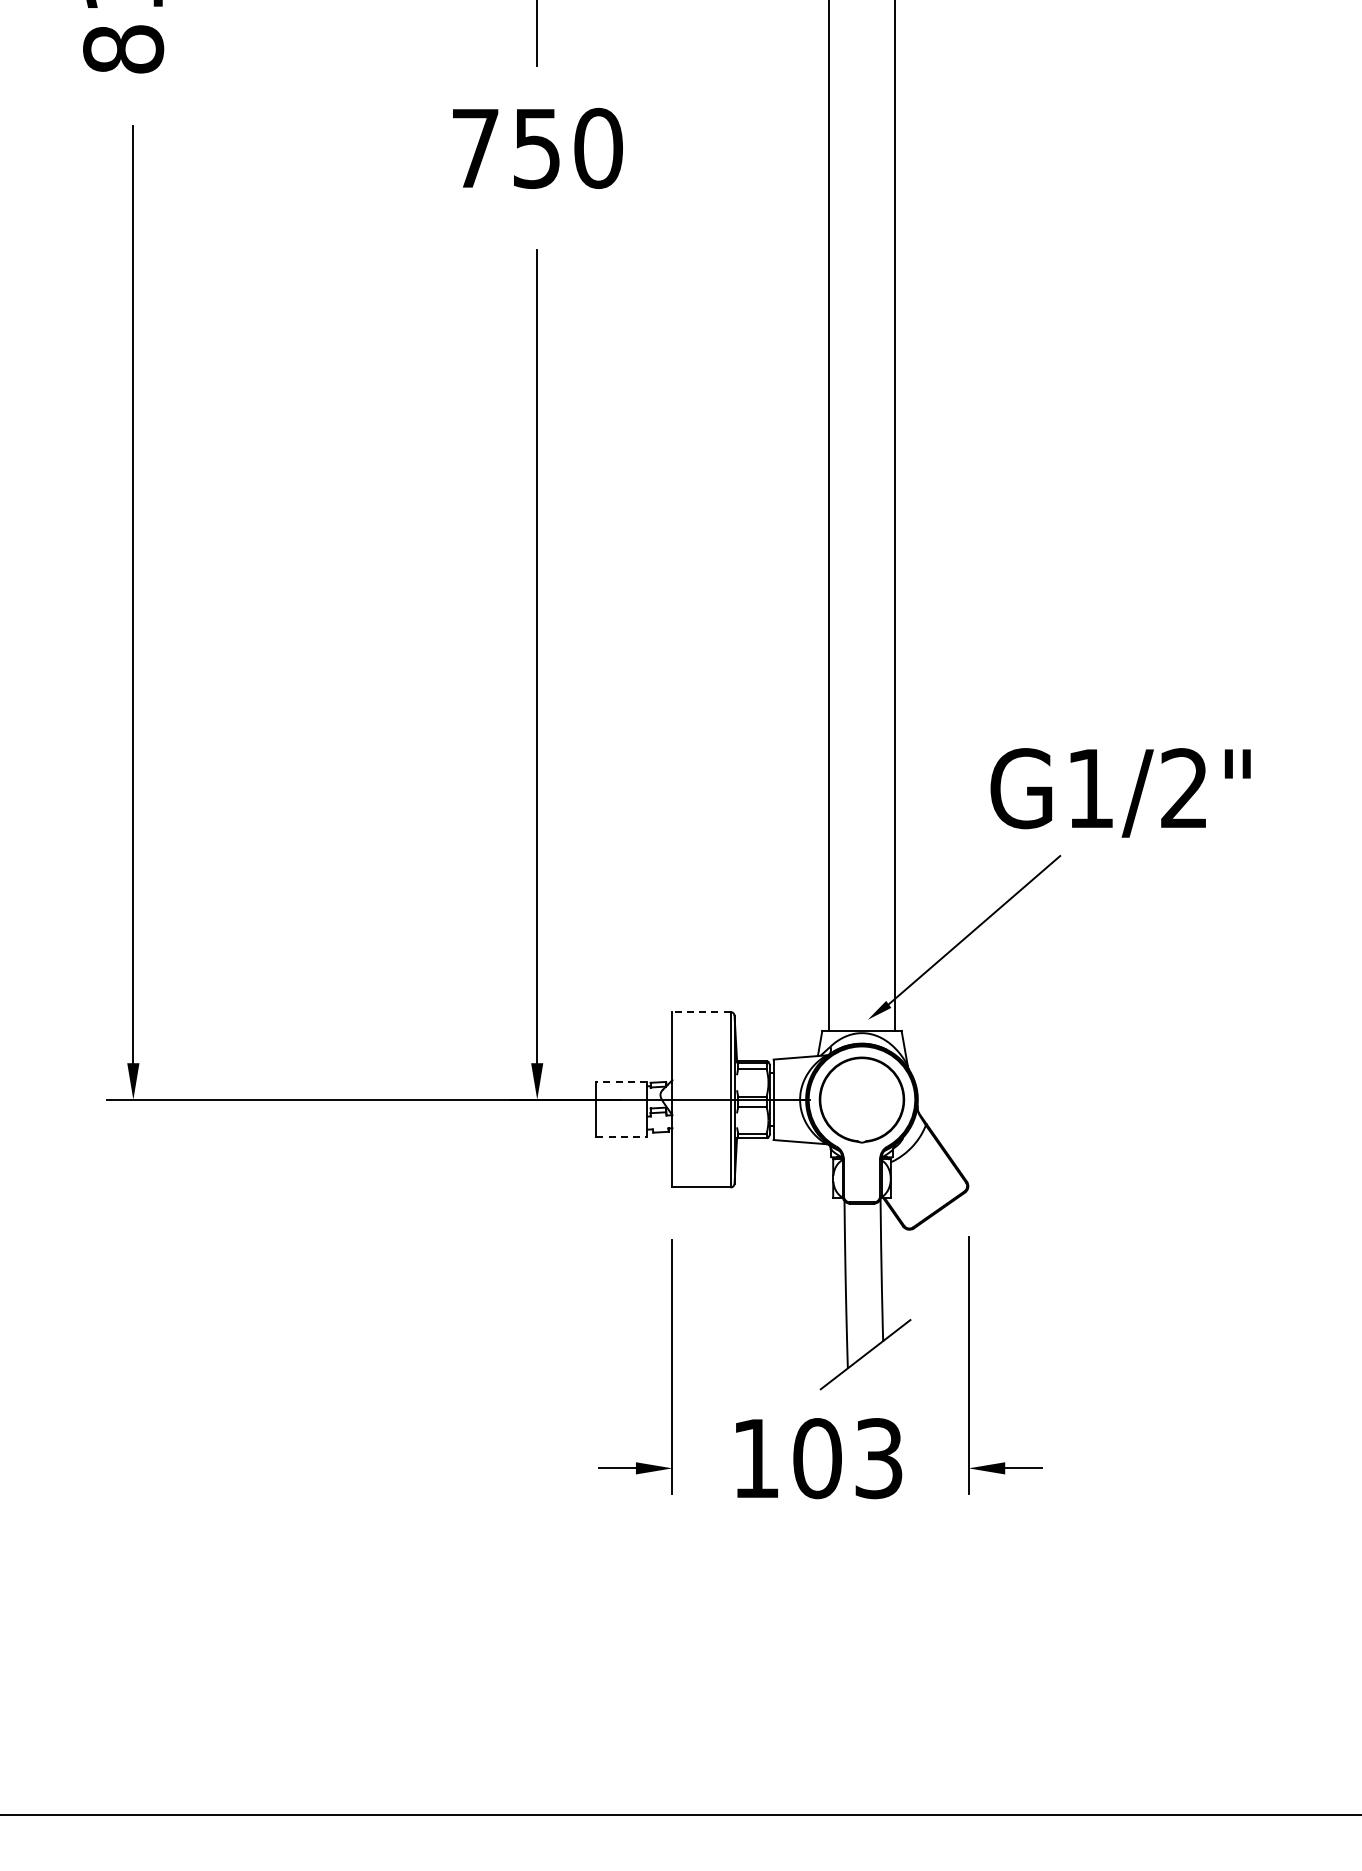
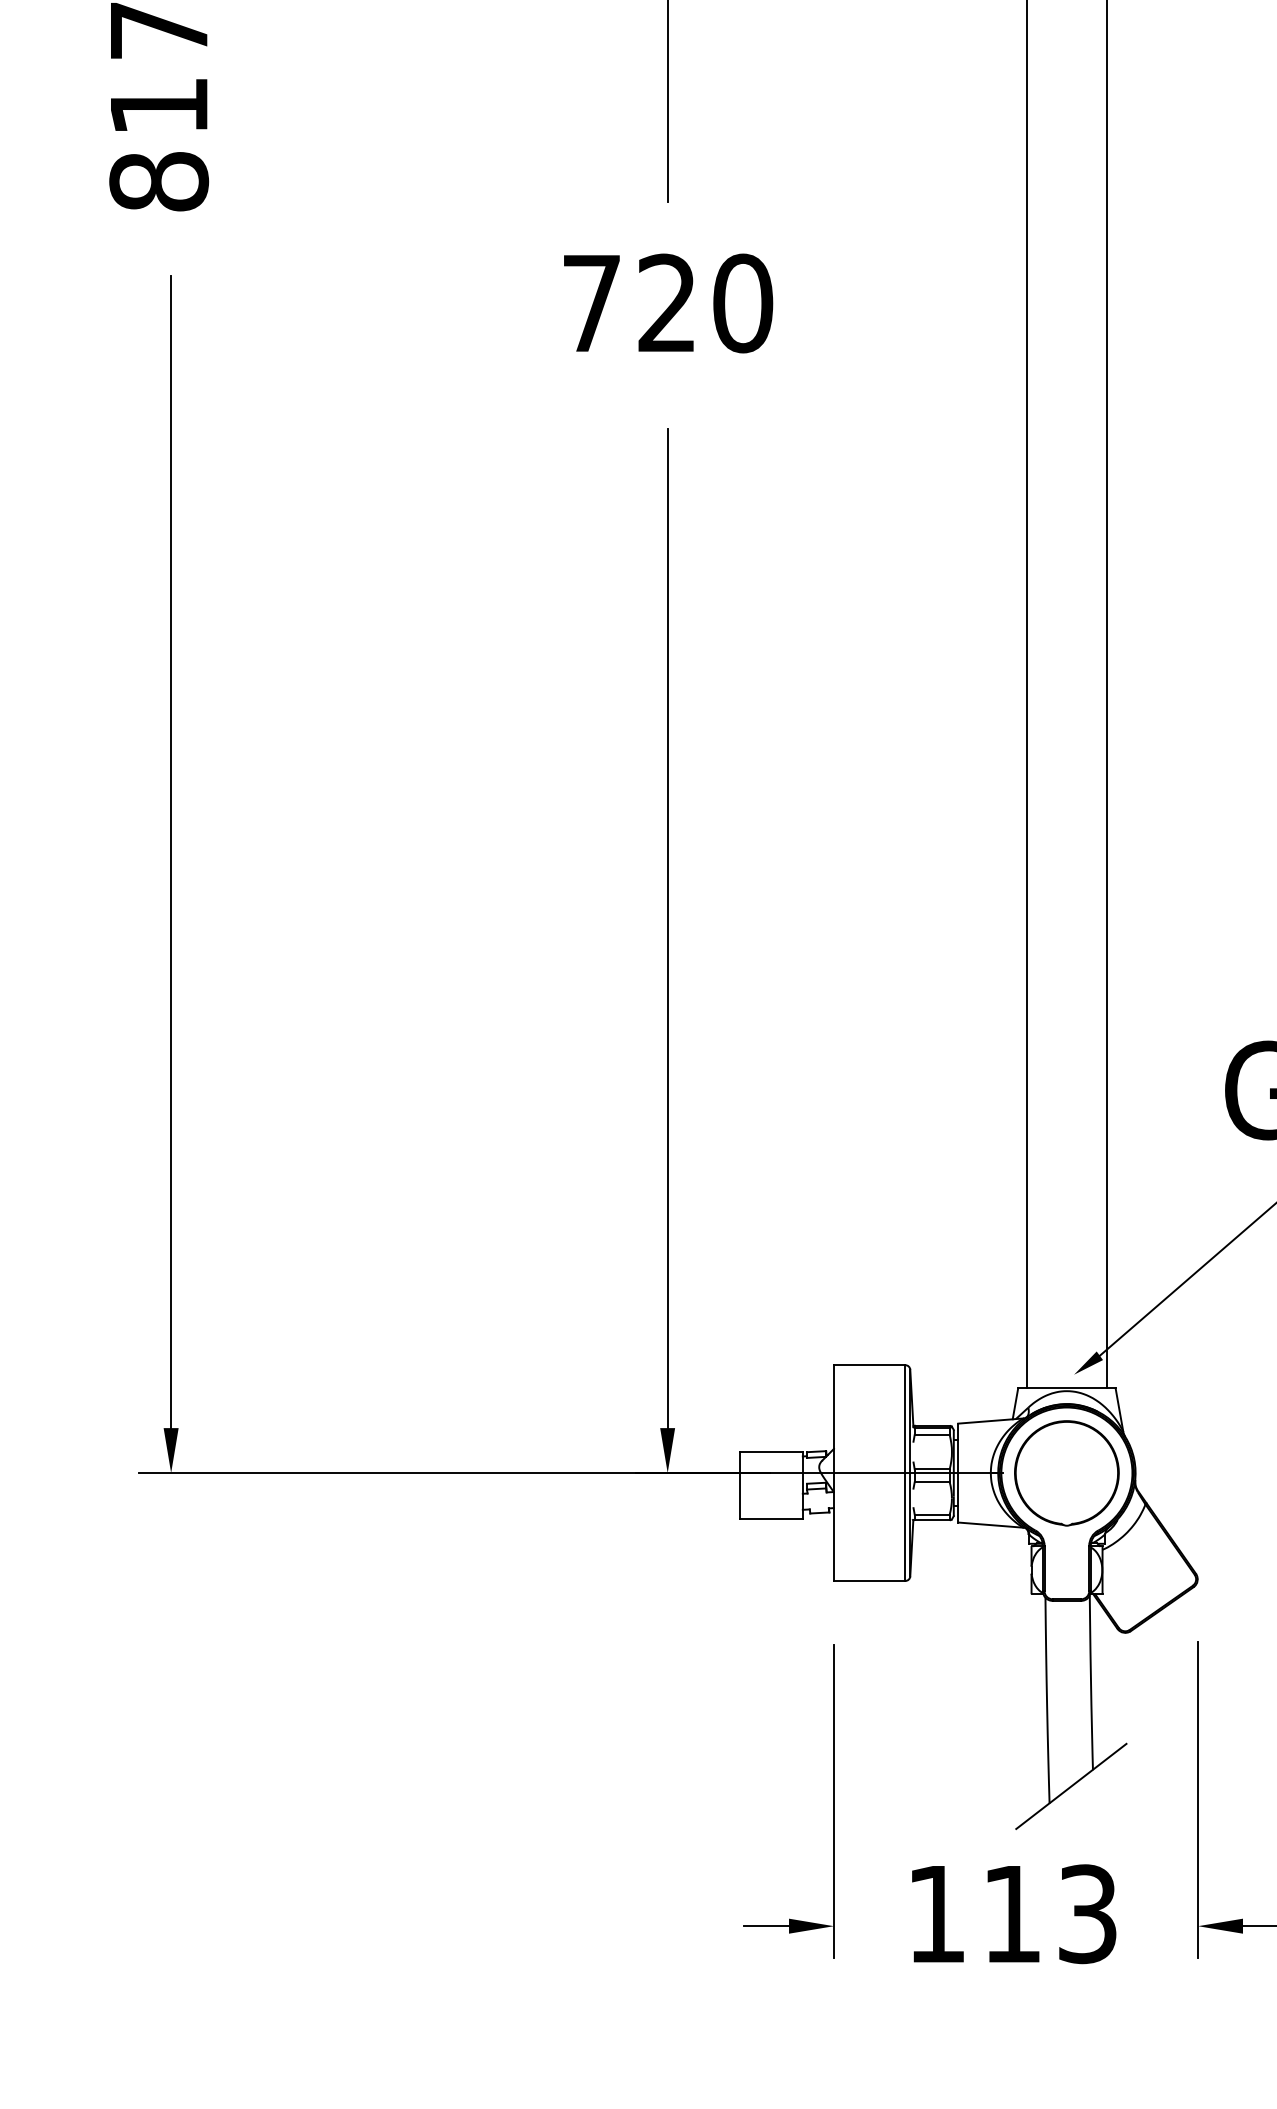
text: (536, 148) -> (666, 303), 750 -> 720
line: (701, 1012) -> (869, 1365), dashed -> solid
line: (621, 1082) -> (771, 1451), dashed -> solid
line: (622, 1136) -> (772, 1518), dashed -> solid
text: (817, 1458) -> (1012, 1914), 103 -> 113

